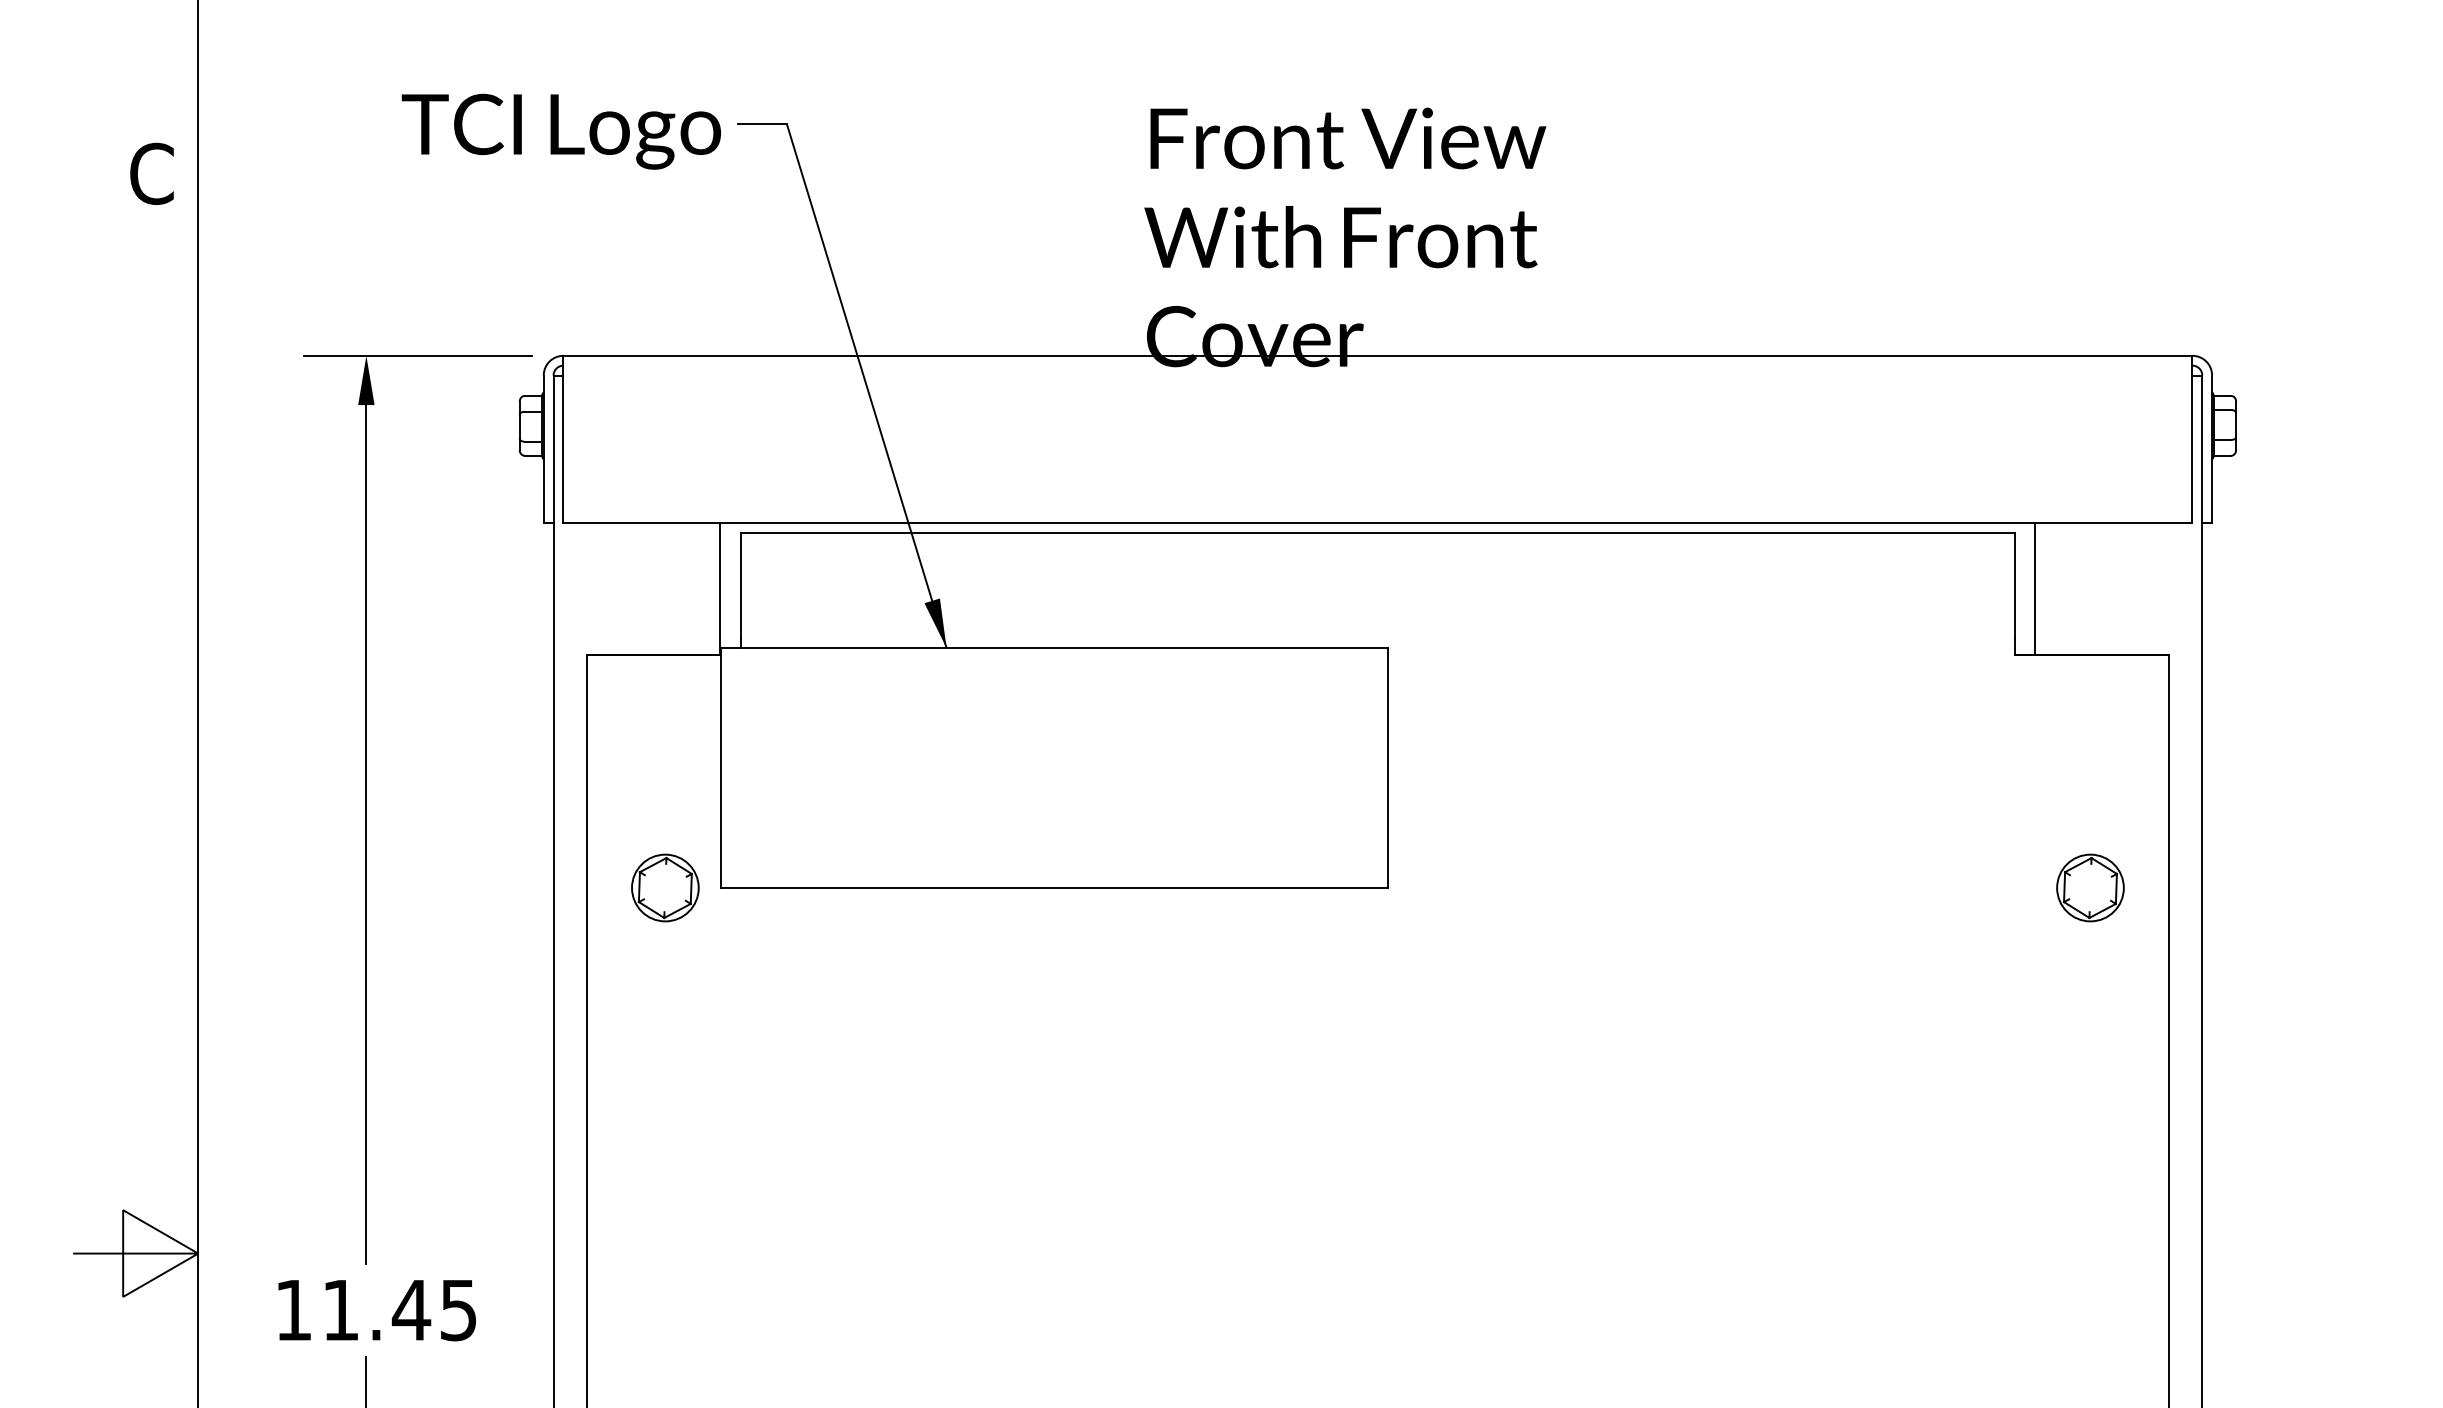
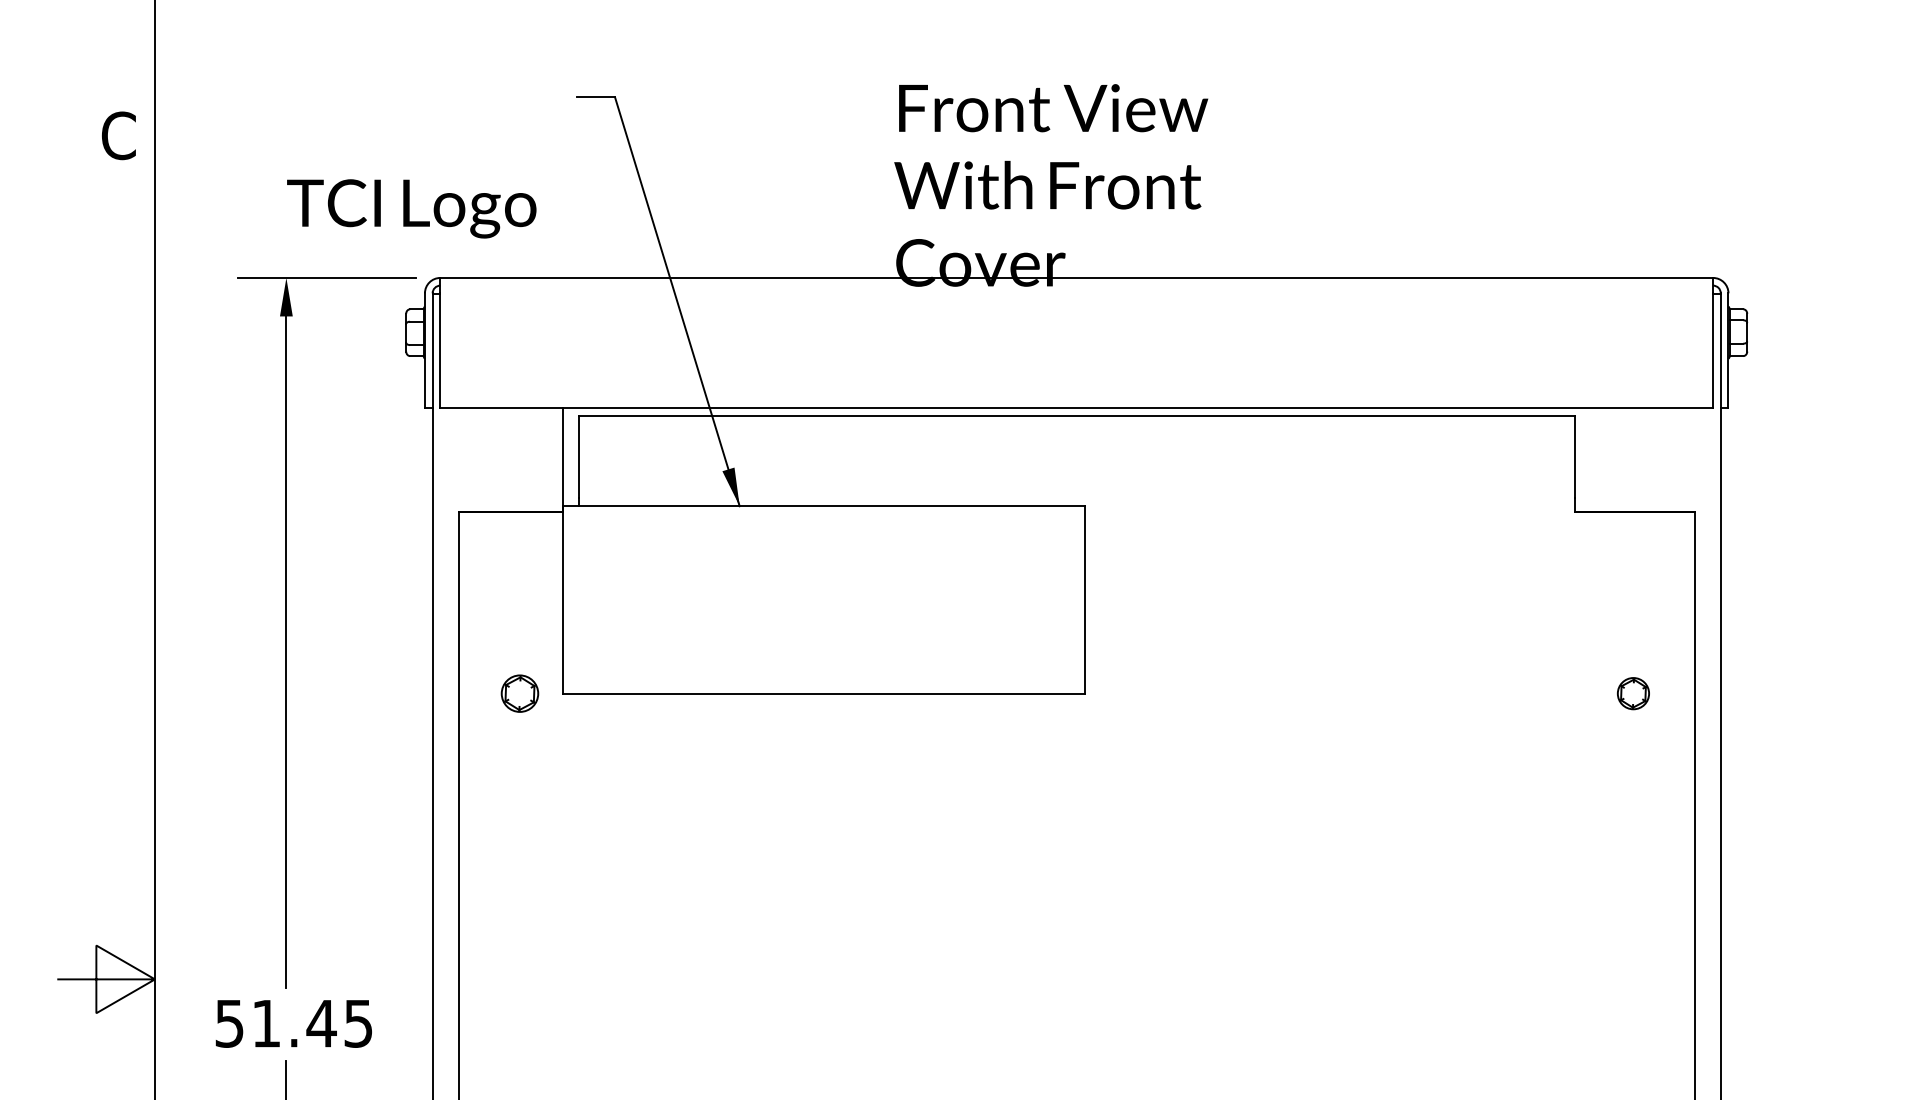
text: (561, 131) -> (411, 208), moved
line: (2035, 588) -> (1590, 459), removed
part: (664, 887) -> (519, 693), size x0.7
part: (2090, 887) -> (1633, 693), size x0.6
text: (293, 1310) -> (229, 1023), 11.45 -> 51.45

